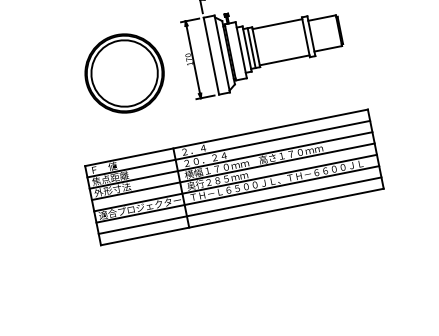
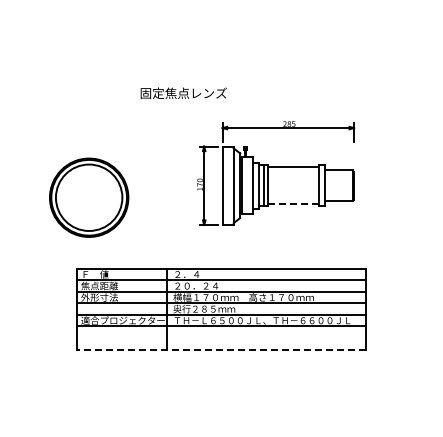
line: (285, 60) -> (294, 204), solid -> dashed
part: (124, 73) -> (89, 197), moved
line: (240, 206) -> (221, 338), removed
line: (242, 216) -> (221, 349), solid -> dashed

